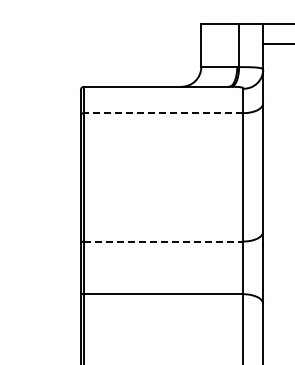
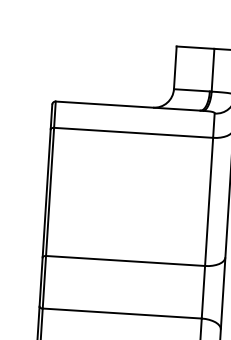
line: (163, 113) -> (133, 133), dashed -> solid
line: (163, 241) -> (125, 260), dashed -> solid

